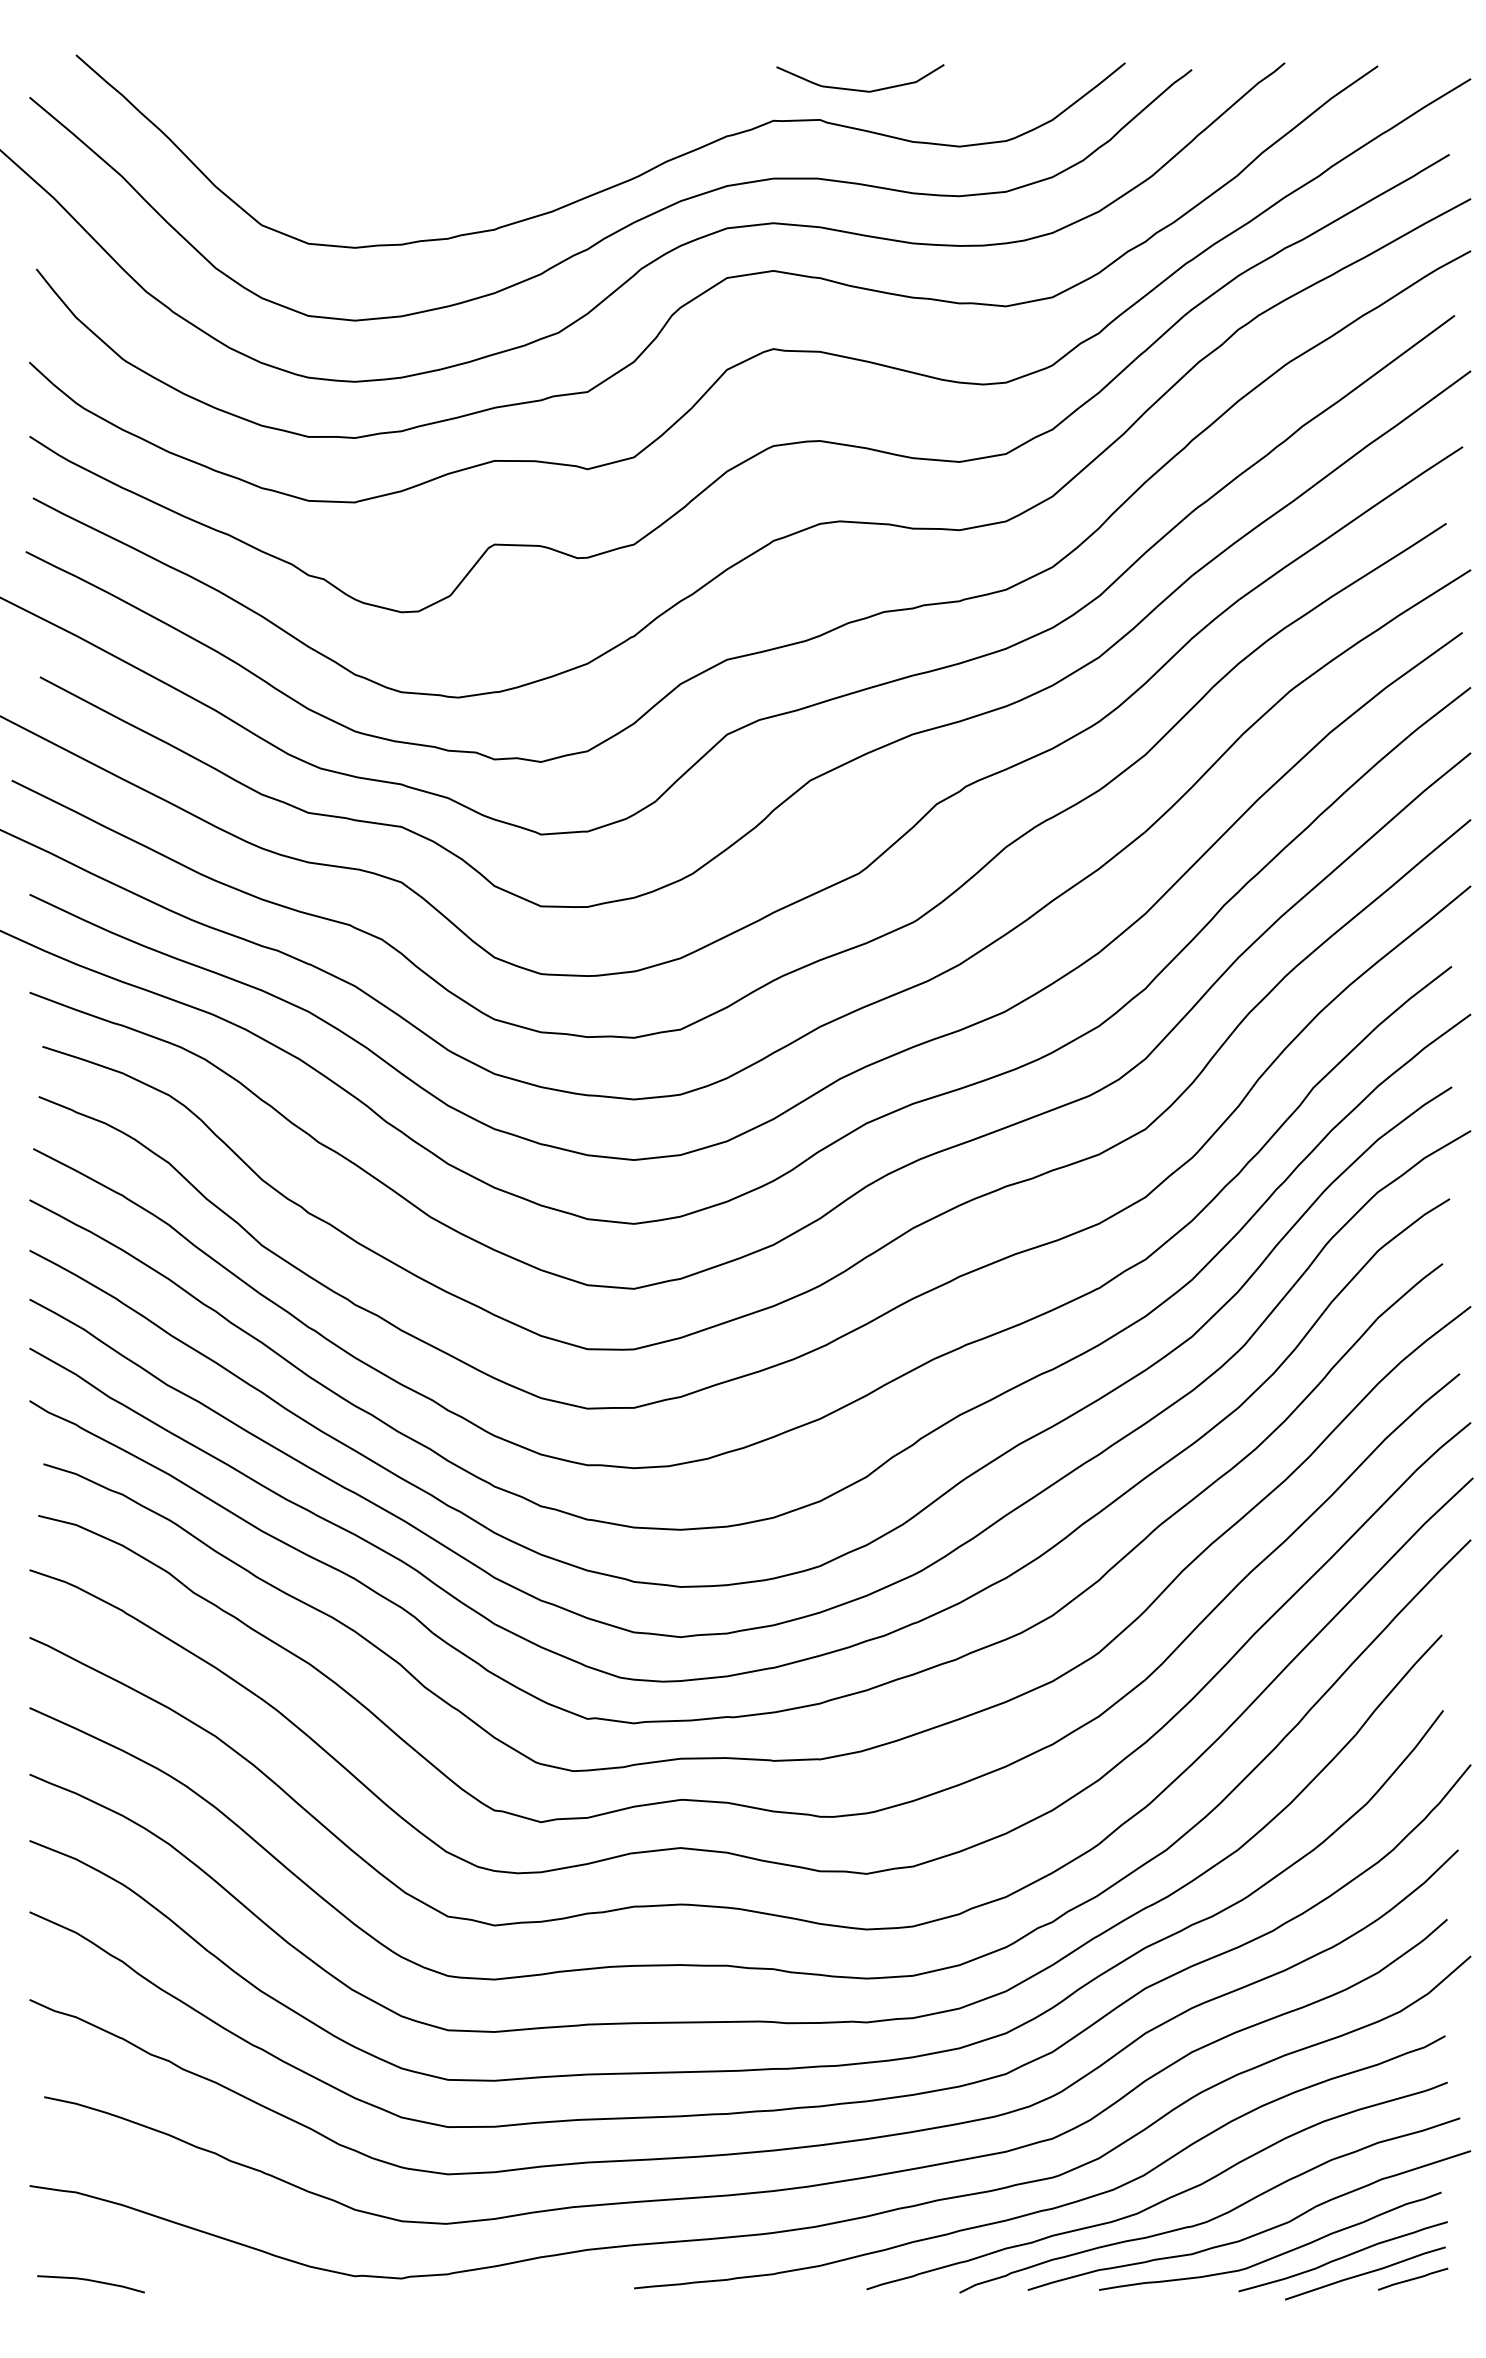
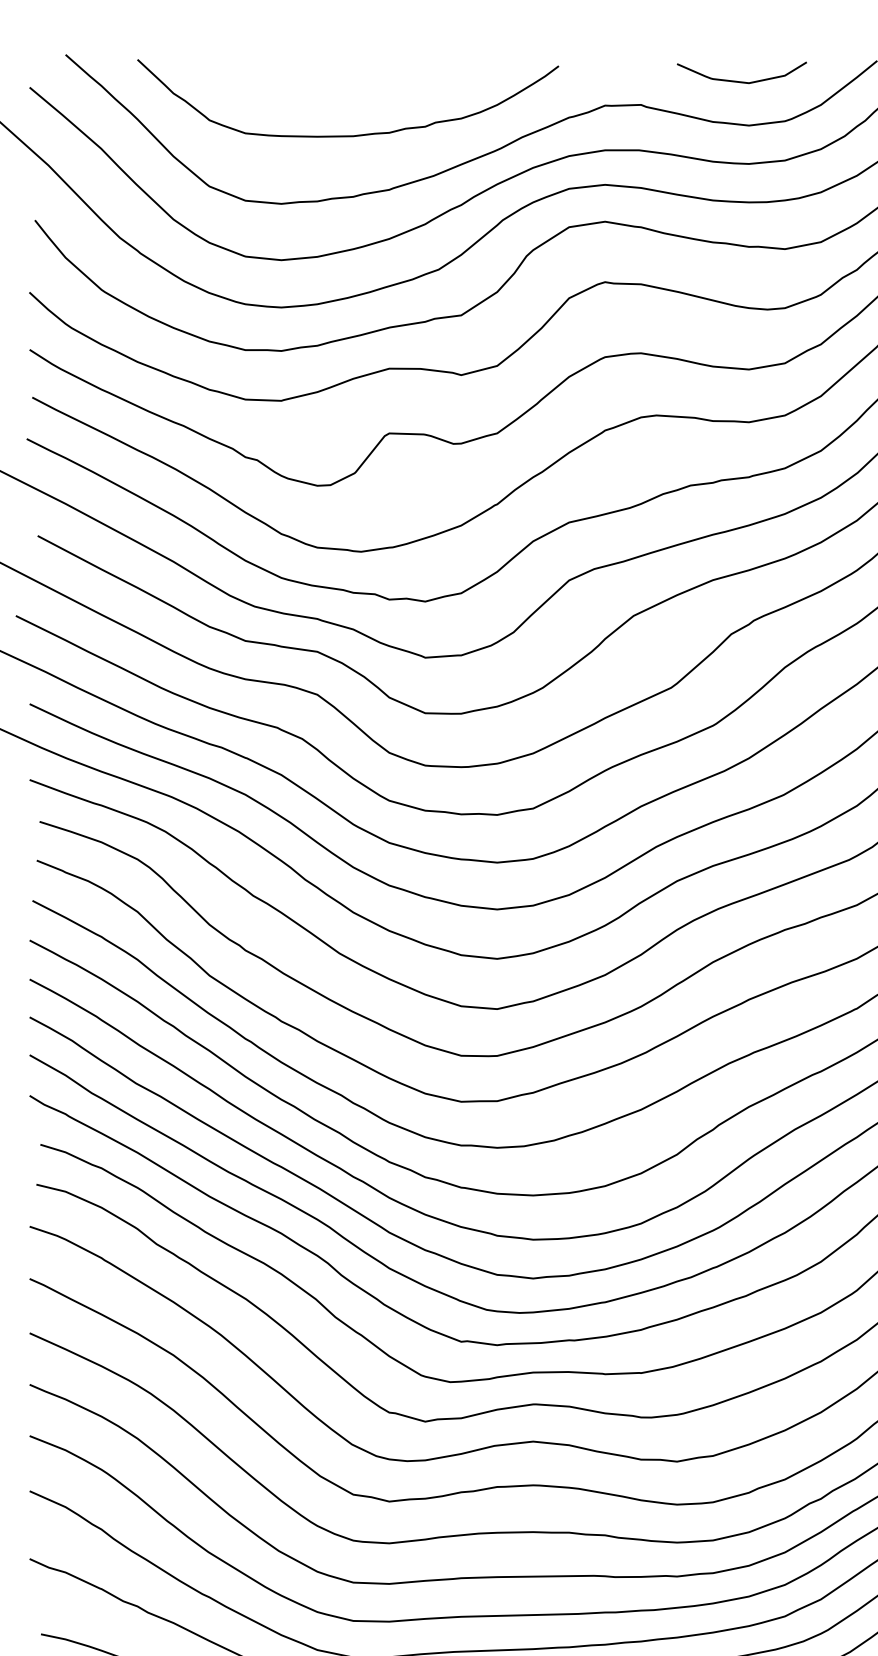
curve: (860, 89) -> (742, 81), moved
curve: (441, 159) -> (348, 135), added

